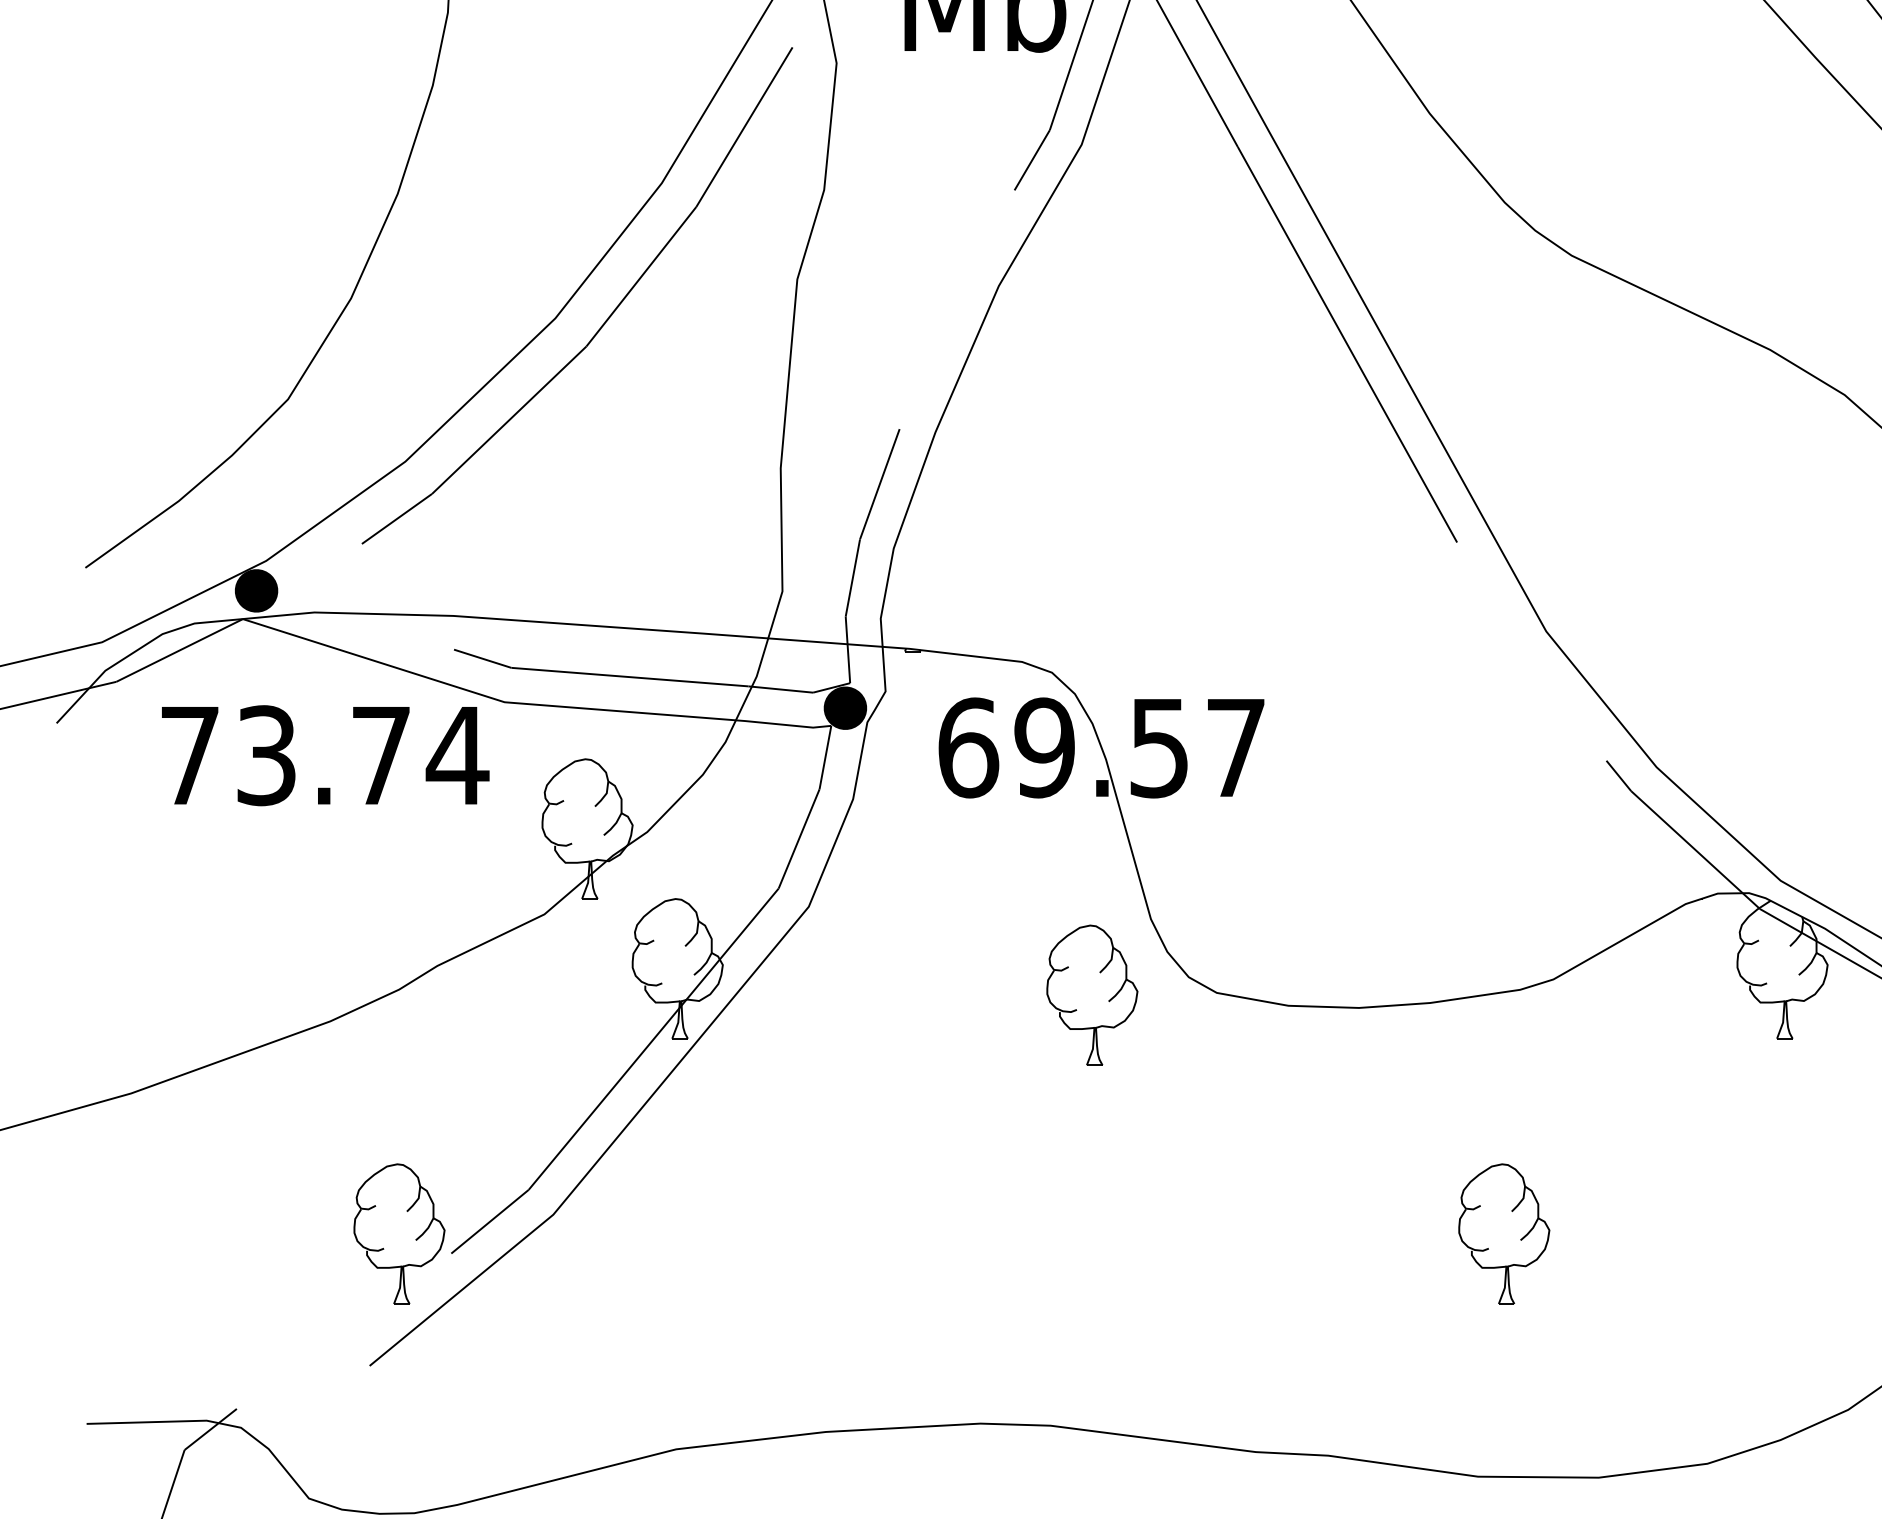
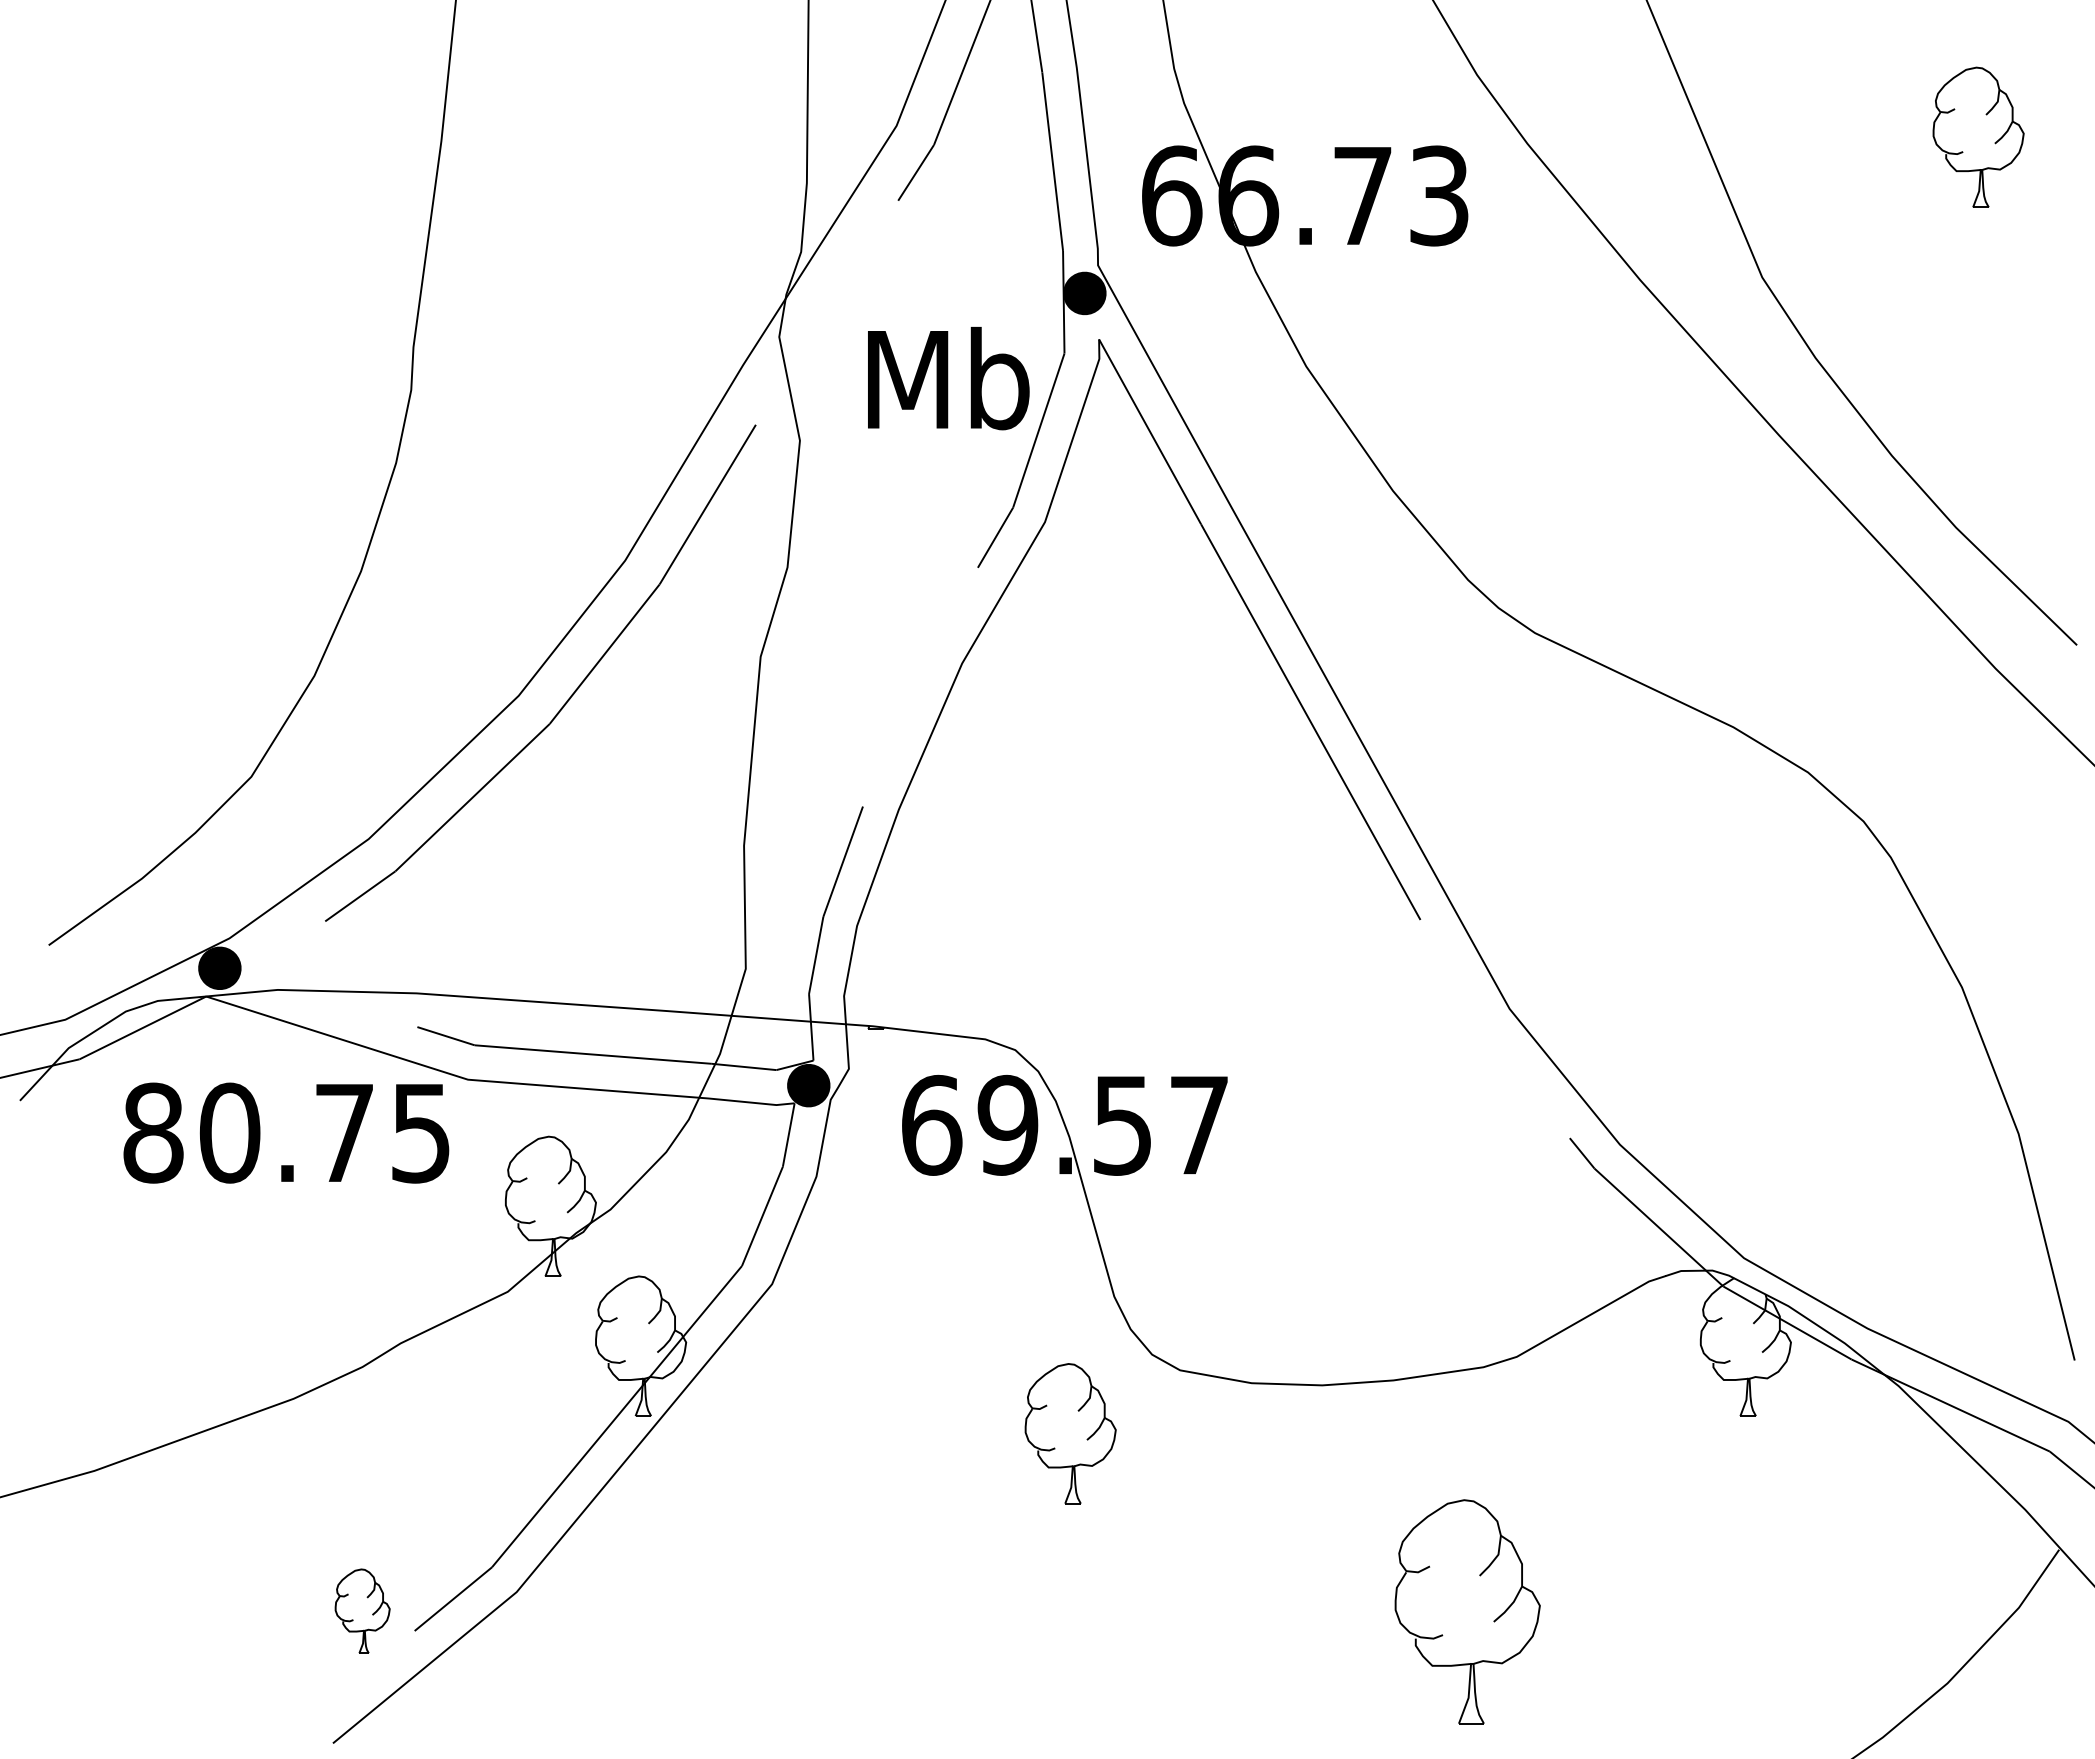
text: (324, 755) -> (287, 1132), 73.74 -> 80.75
part: (1092, 995) -> (1070, 1433), moved
part: (399, 1233) -> (362, 1610), size x0.6
part: (1504, 1233) -> (1467, 1610), size x1.6

